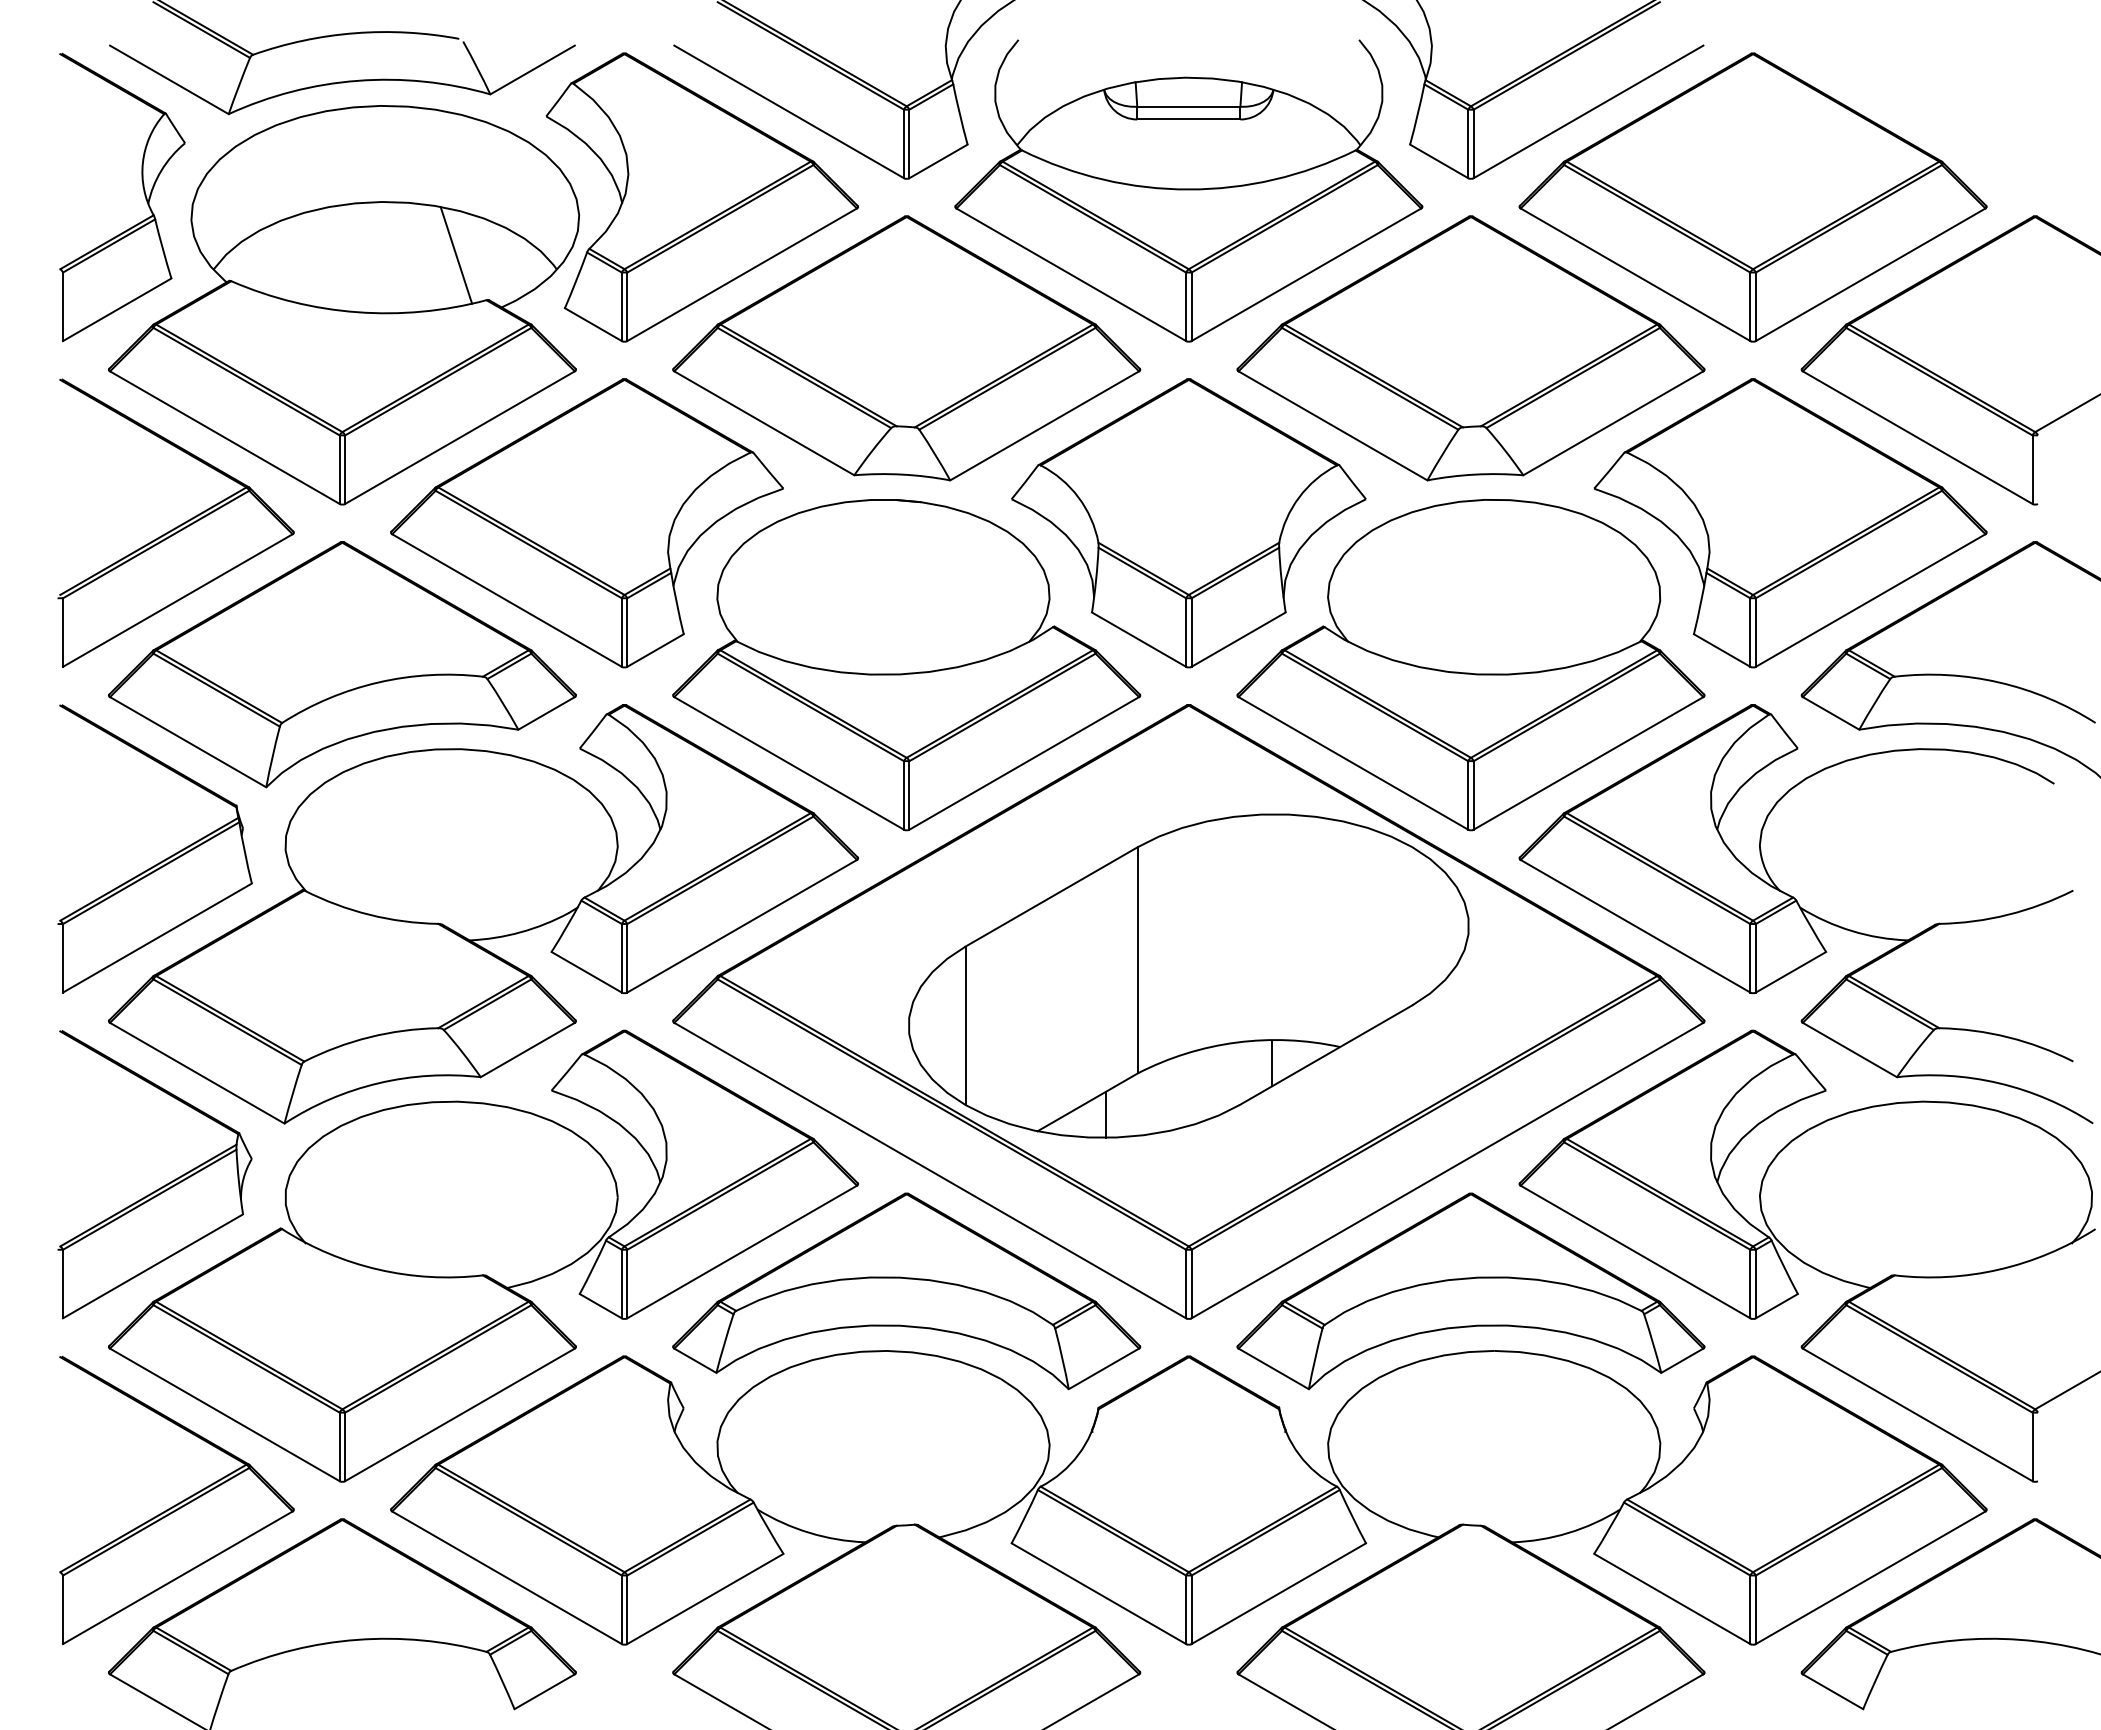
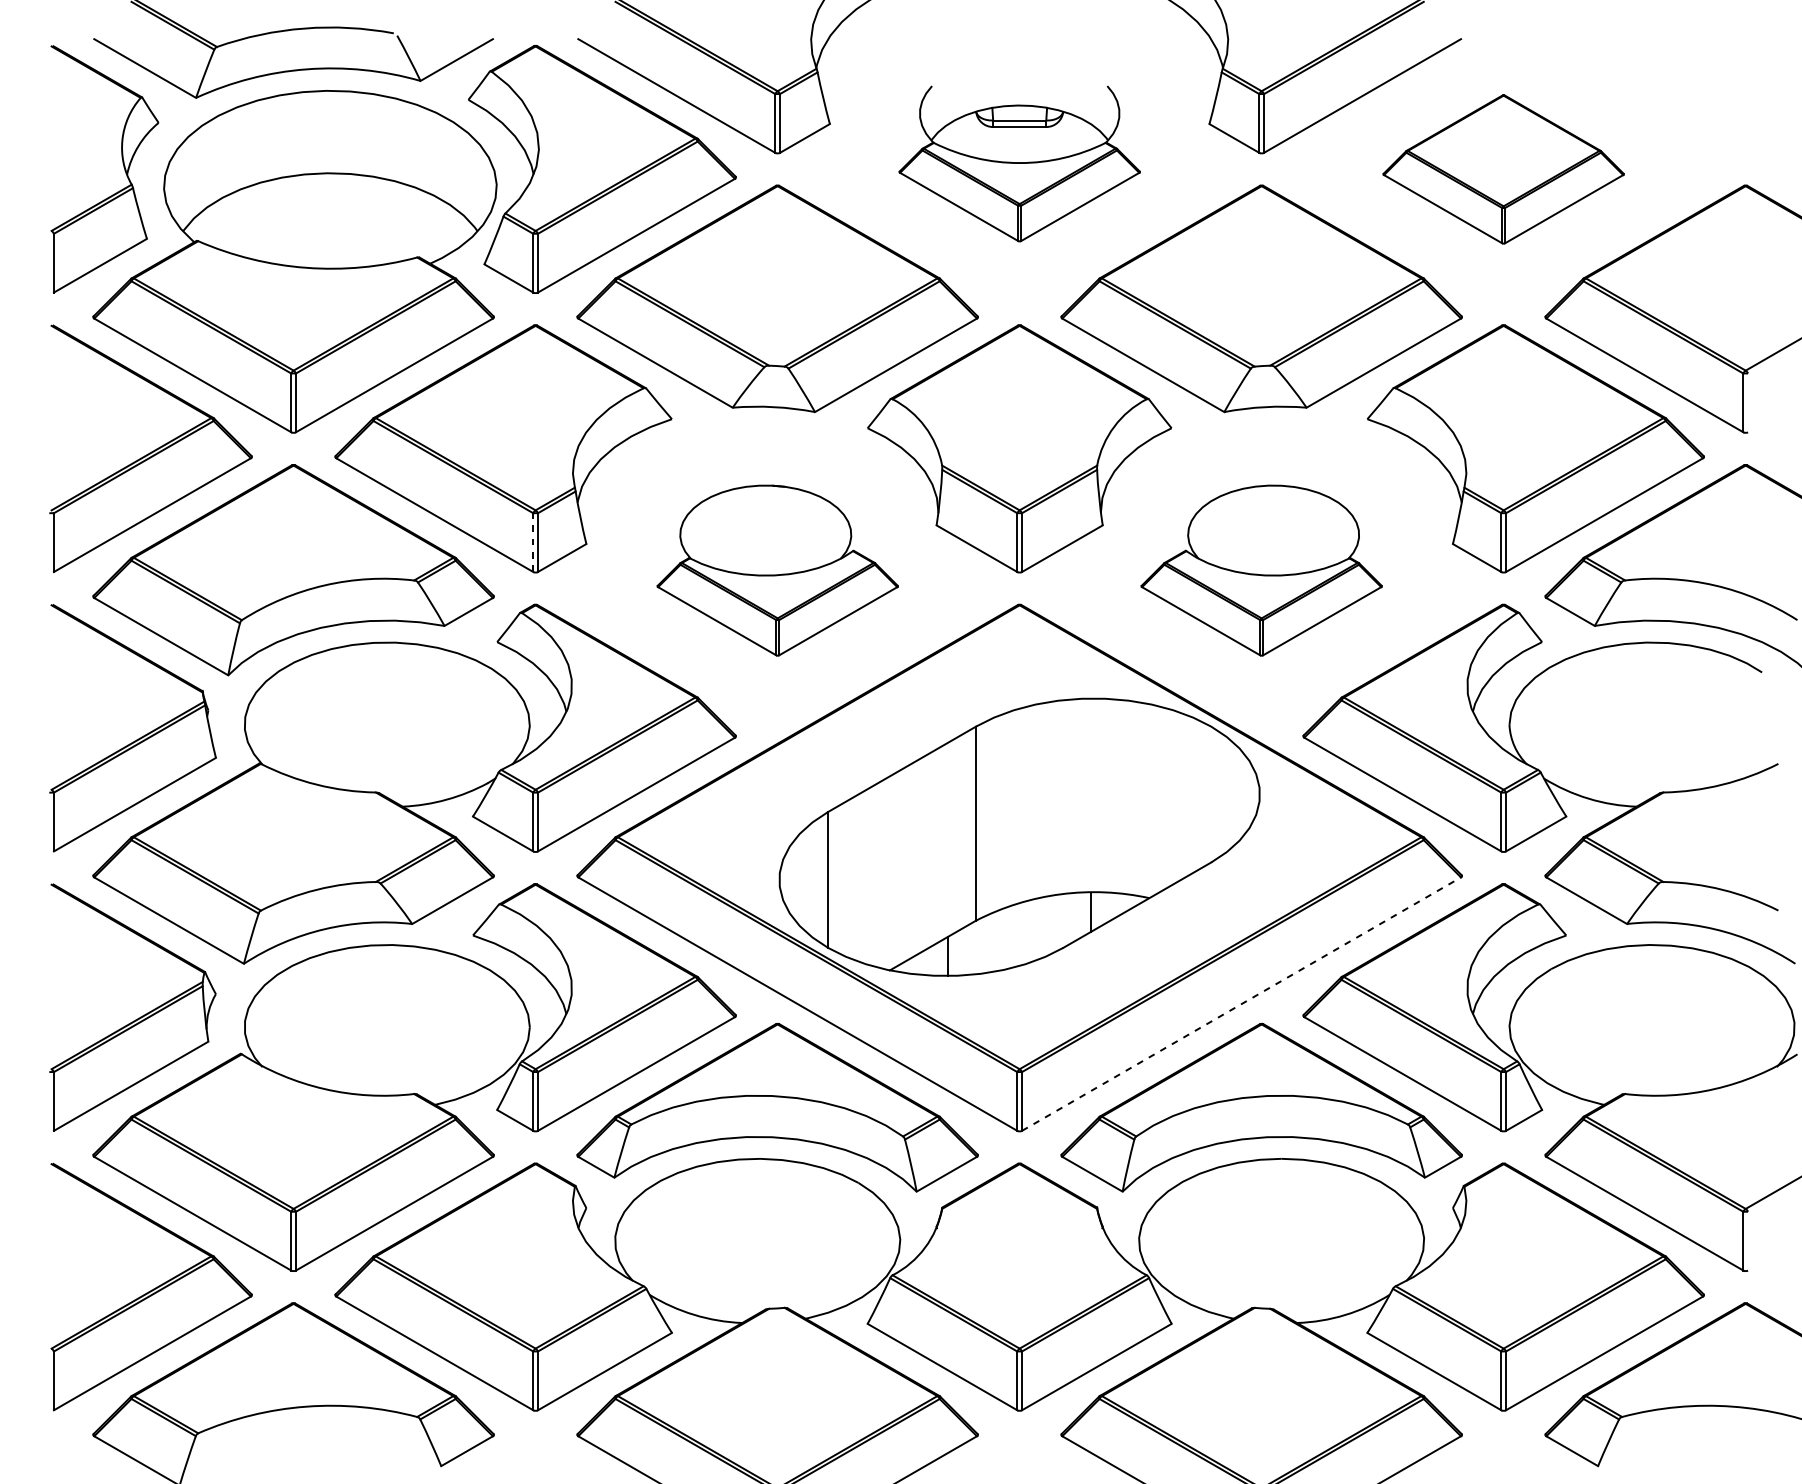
part: (1188, 190) -> (1019, 163), size x0.6
part: (1752, 197) -> (1503, 169), size x0.6
line: (456, 254) -> (391, 218), removed
line: (621, 632) -> (533, 542), solid -> dashed
part: (906, 665) -> (777, 570), size x0.6
part: (1470, 665) -> (1261, 570), size x0.6
line: (1447, 1170) -> (1241, 1004), solid -> dashed

